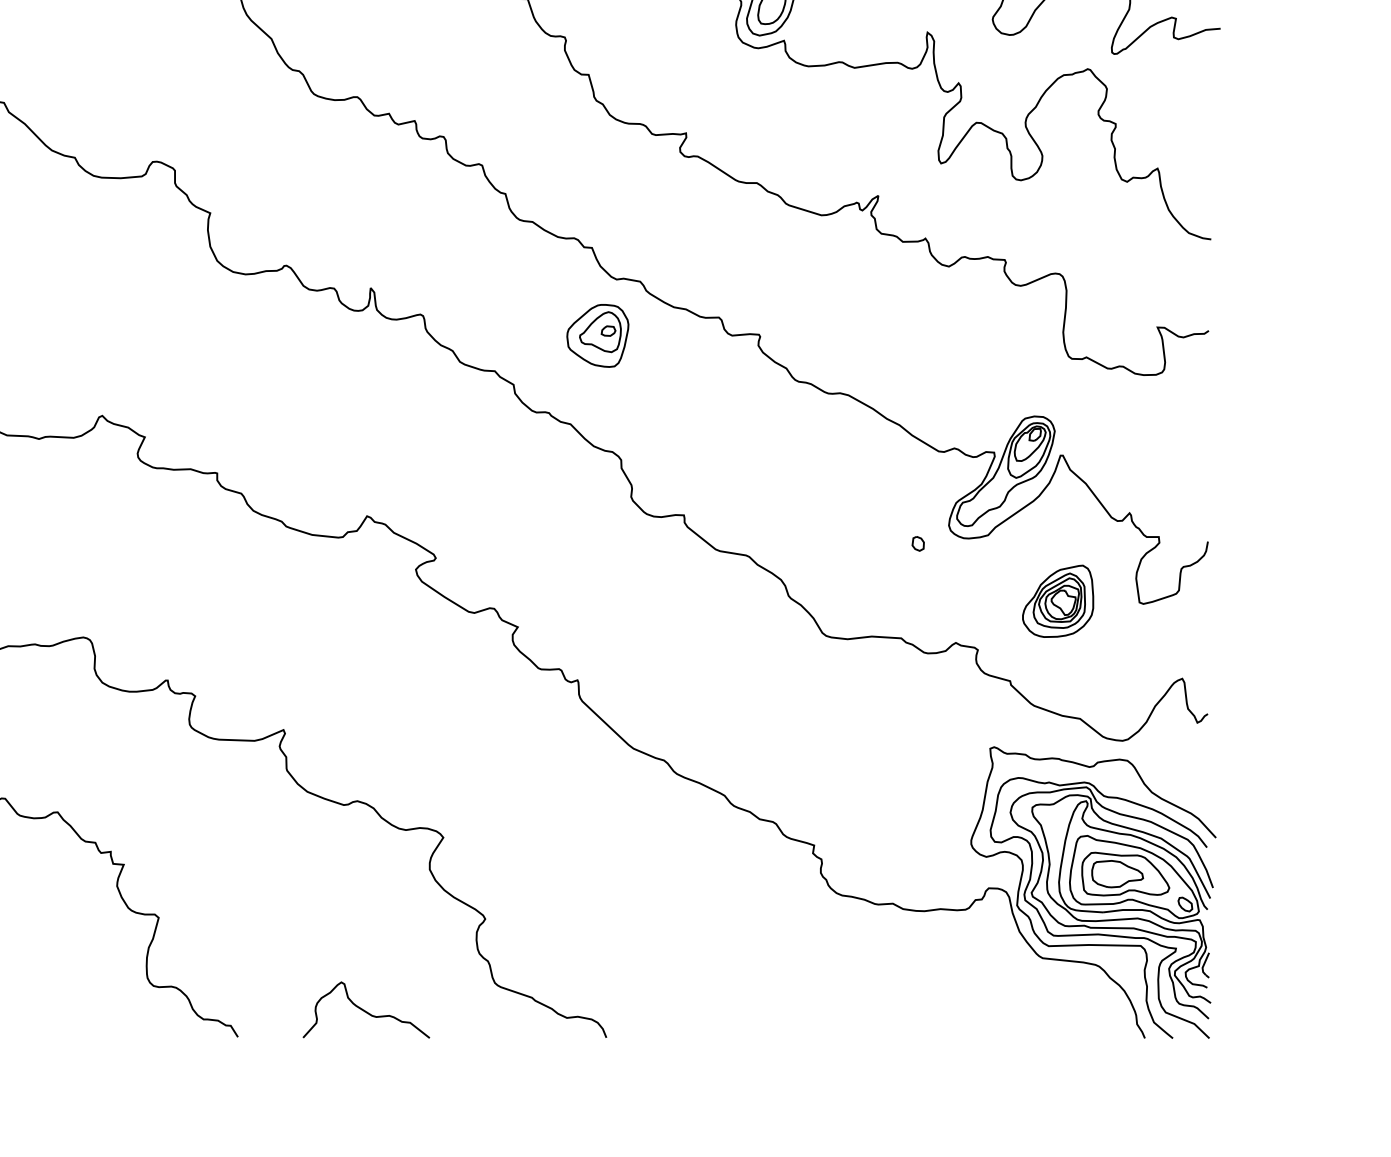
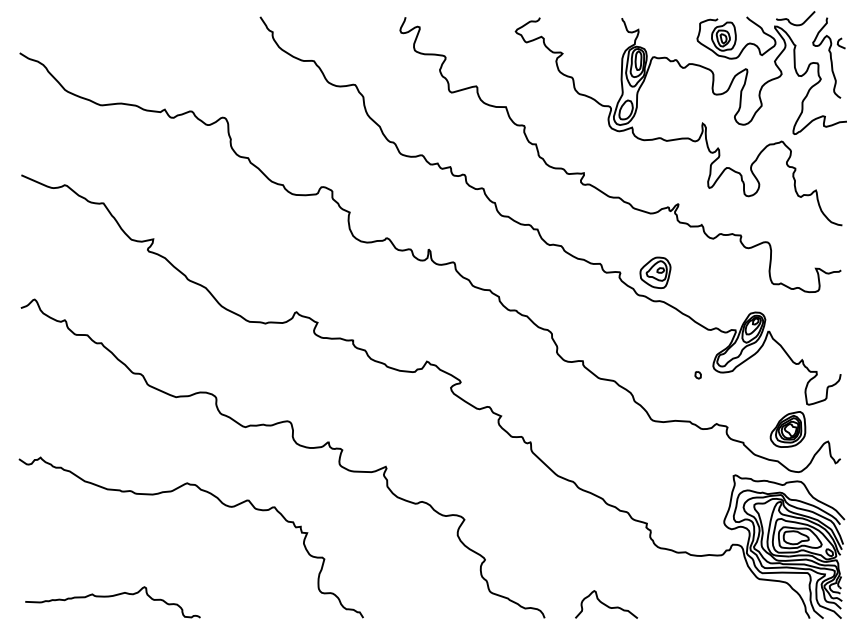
part: (597, 335) -> (655, 272), moved
part: (1057, 601) -> (787, 429), moved
curve: (366, 1009) -> (606, 604), moved

